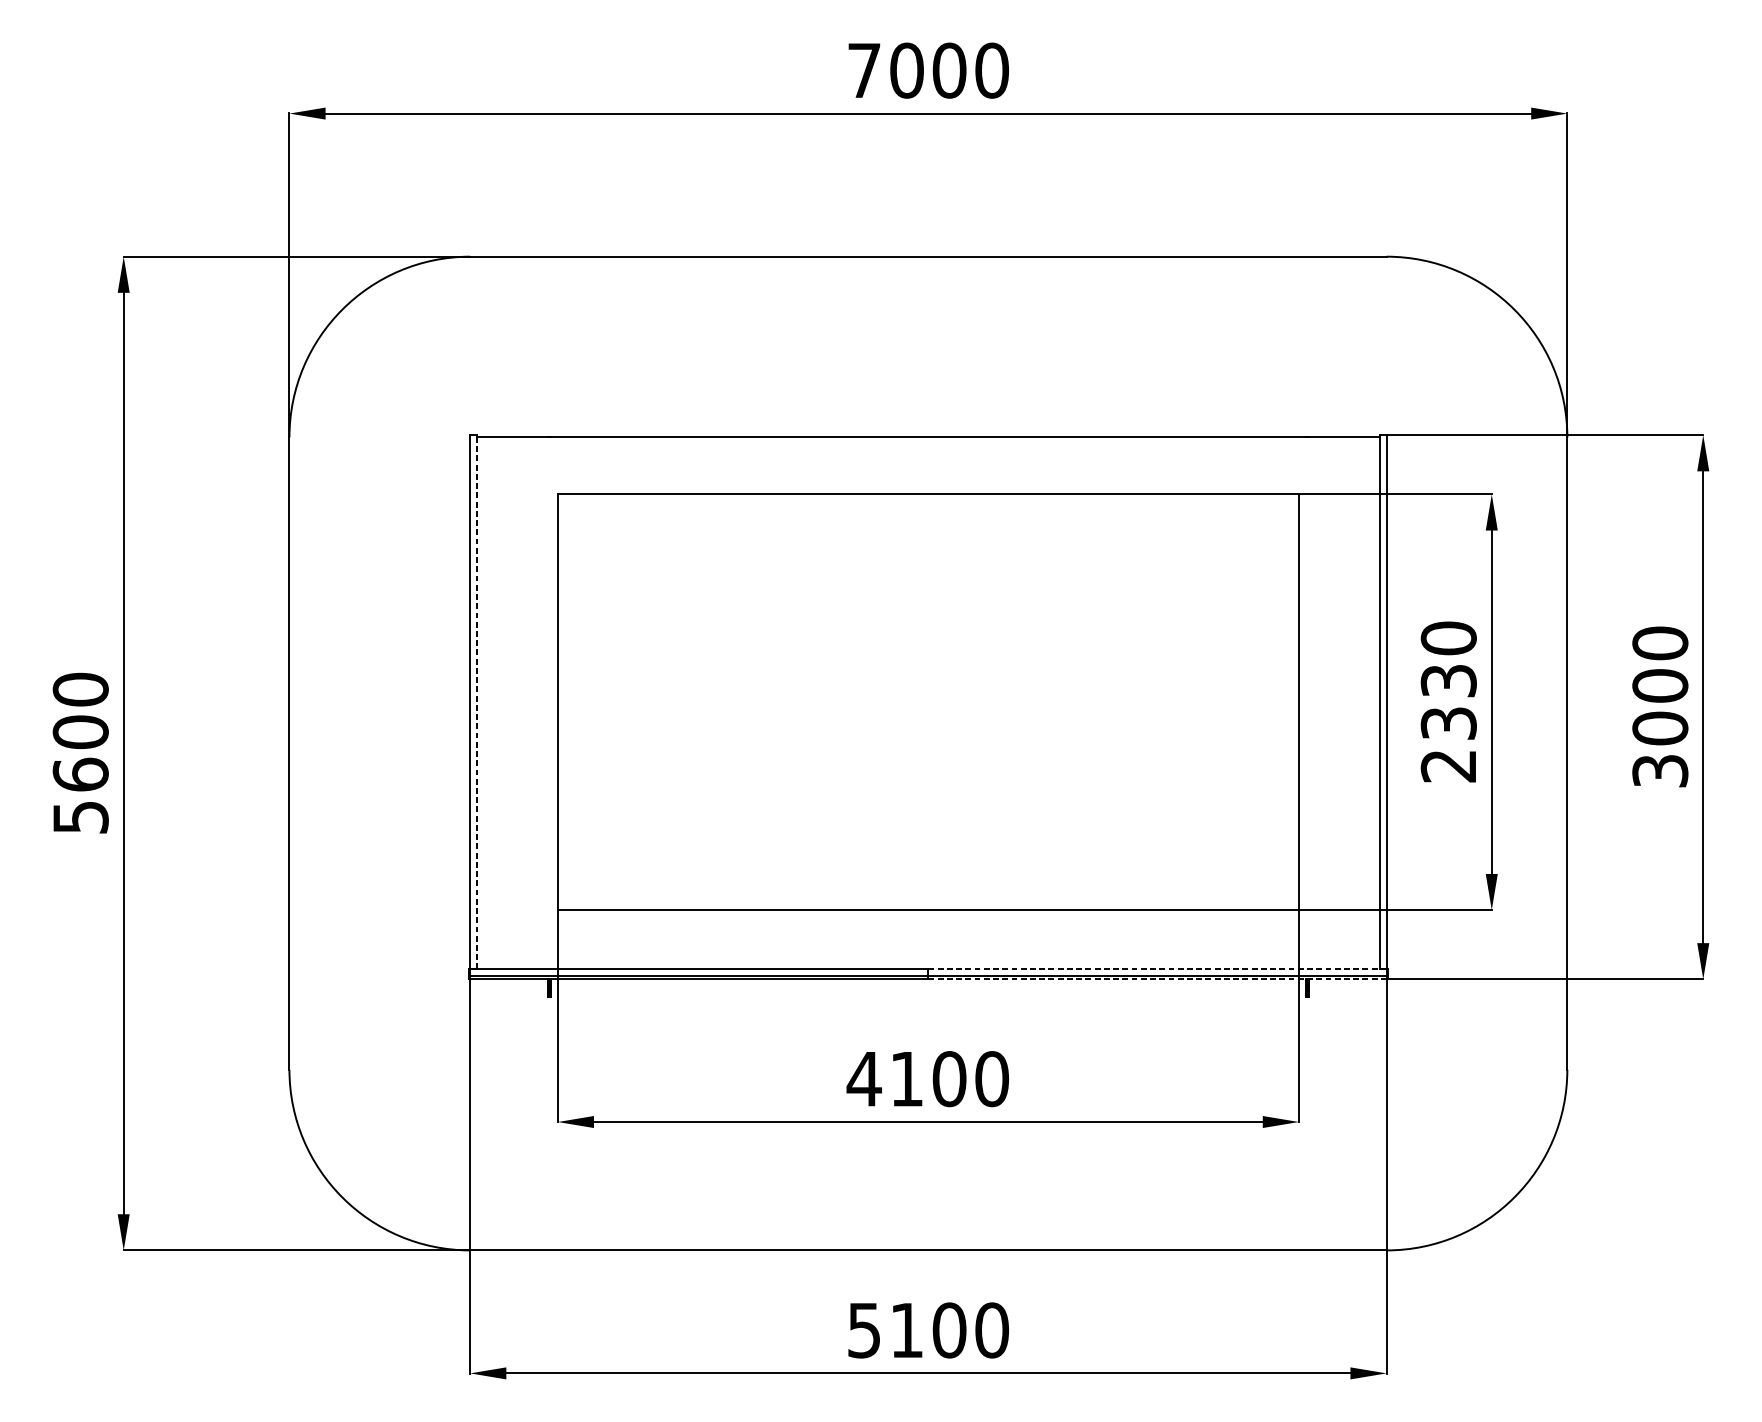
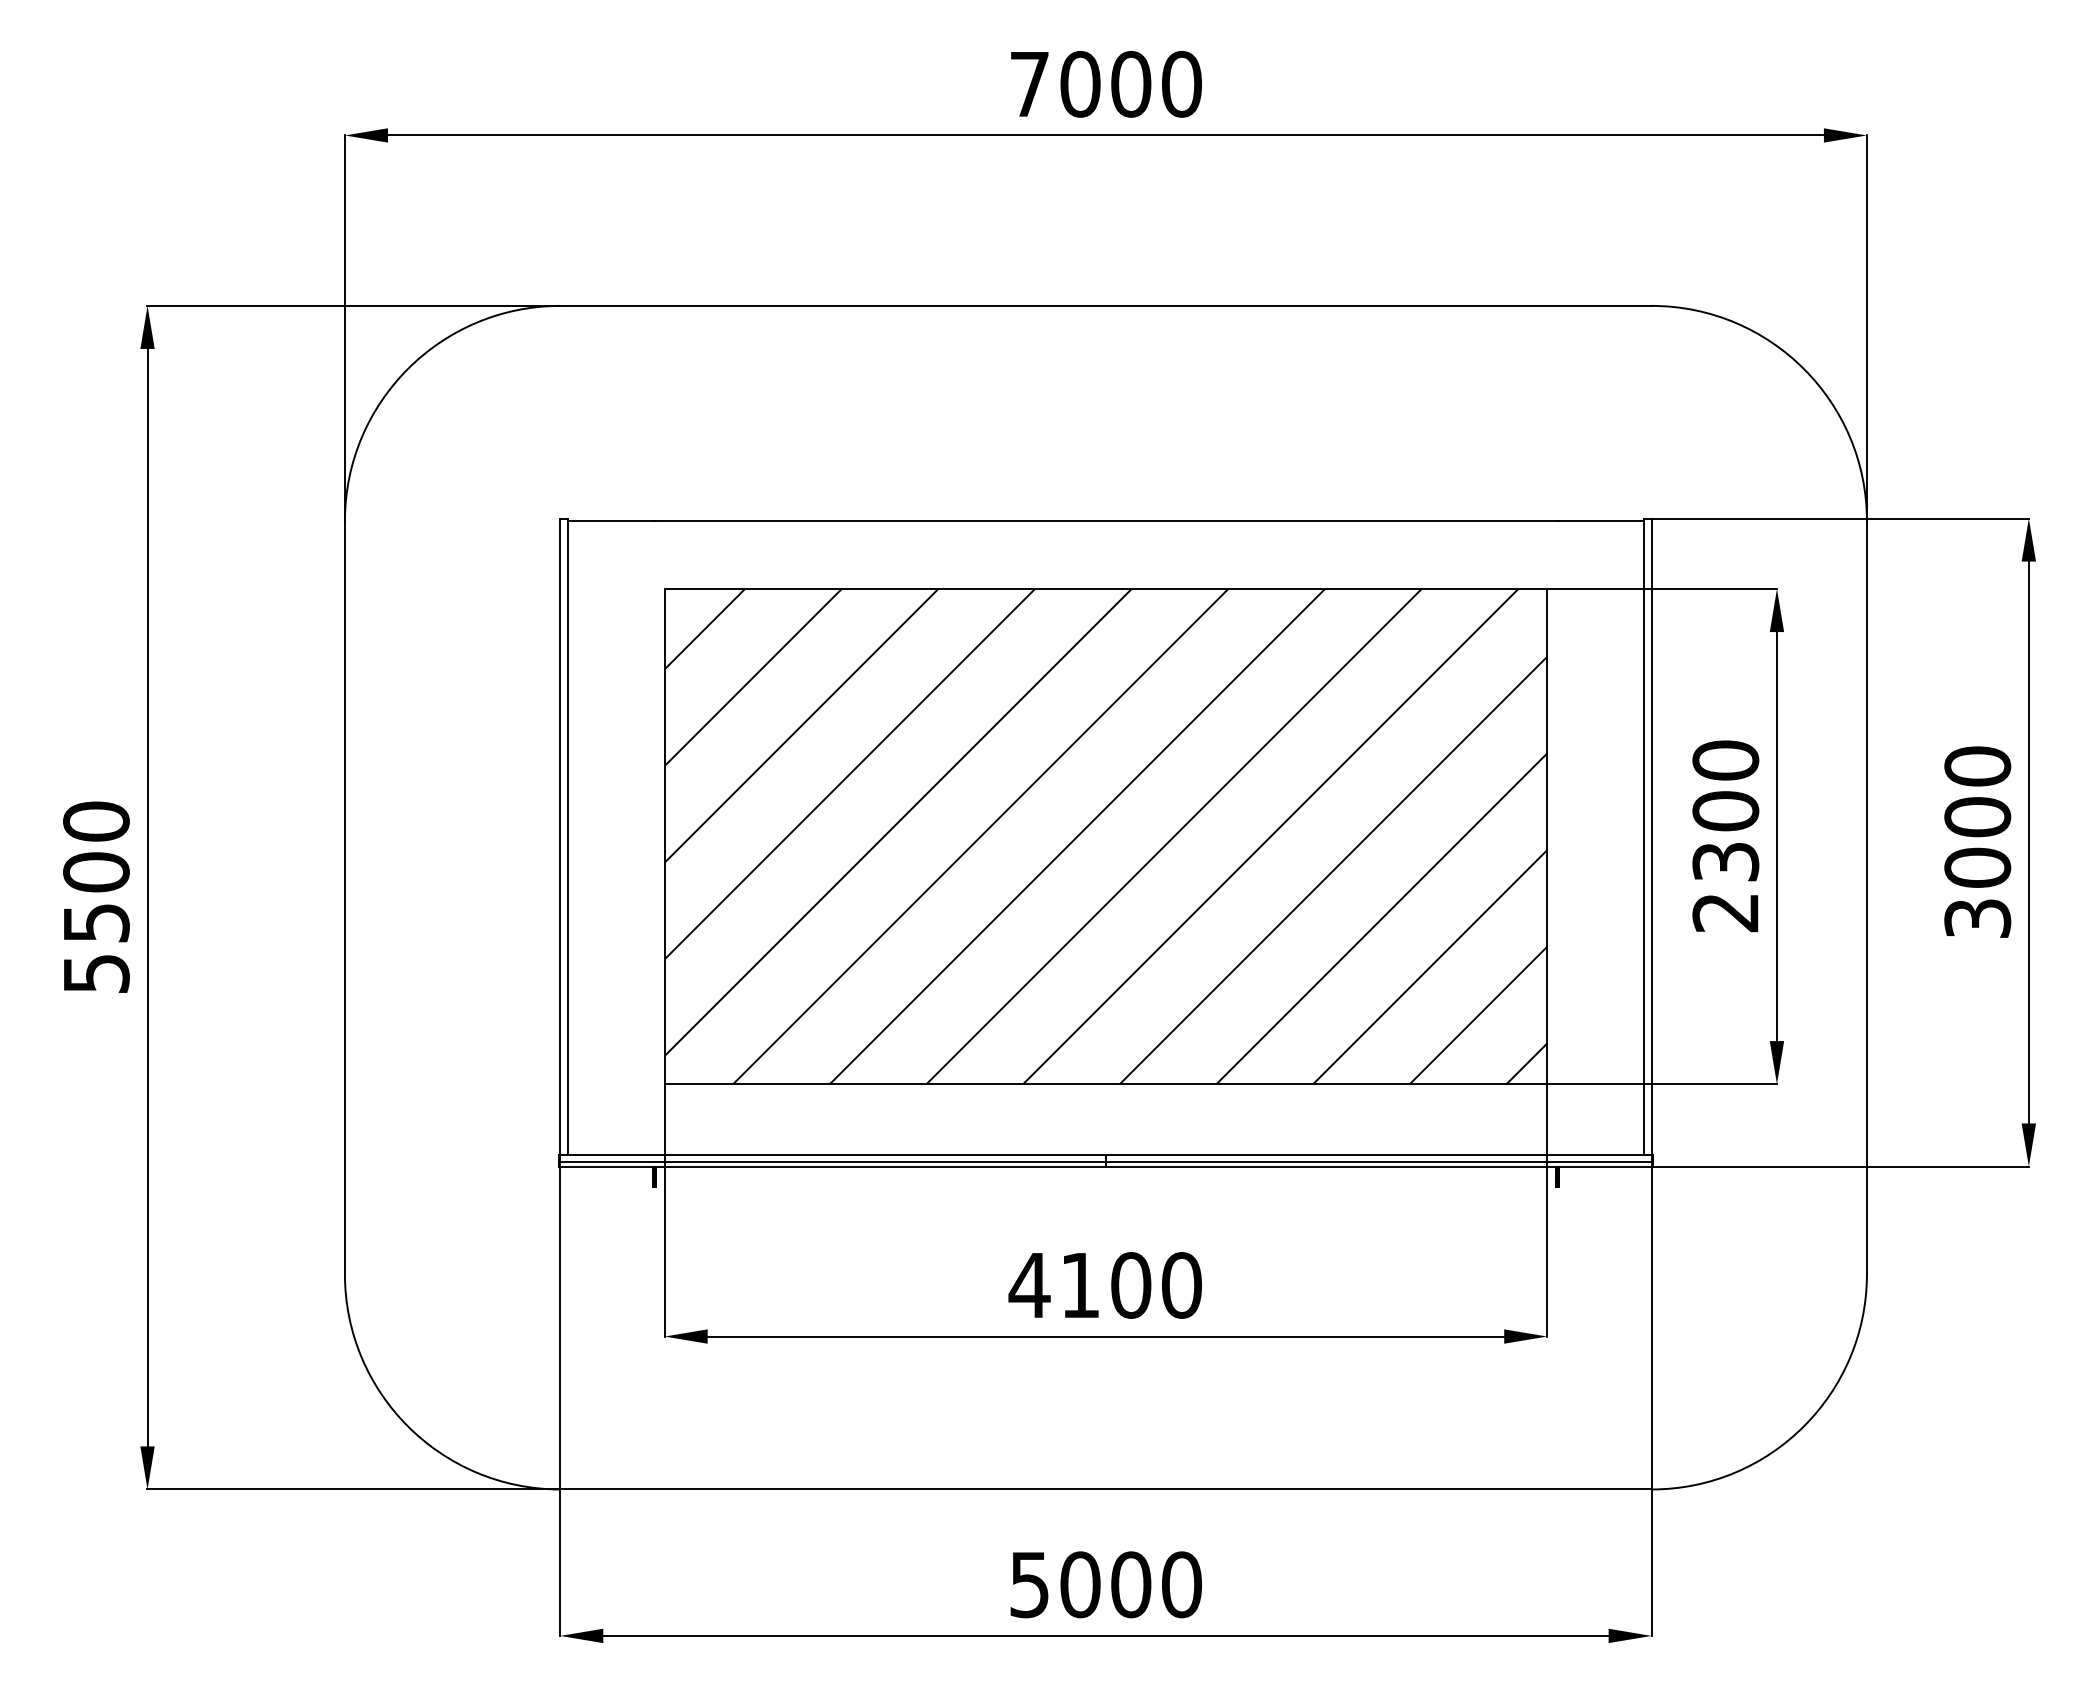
text: (1448, 681) -> (1725, 811), 2330 -> 2300
line: (476, 702) -> (567, 836), dashed -> solid
hatch: (928, 702) -> (1105, 836), added
text: (80, 774) -> (96, 922), 5600 -> 5500
line: (1158, 969) -> (1379, 1154), dashed -> solid
line: (1158, 979) -> (1379, 1166), dashed -> solid
text: (907, 1330) -> (1080, 1584), 5100 -> 5000

